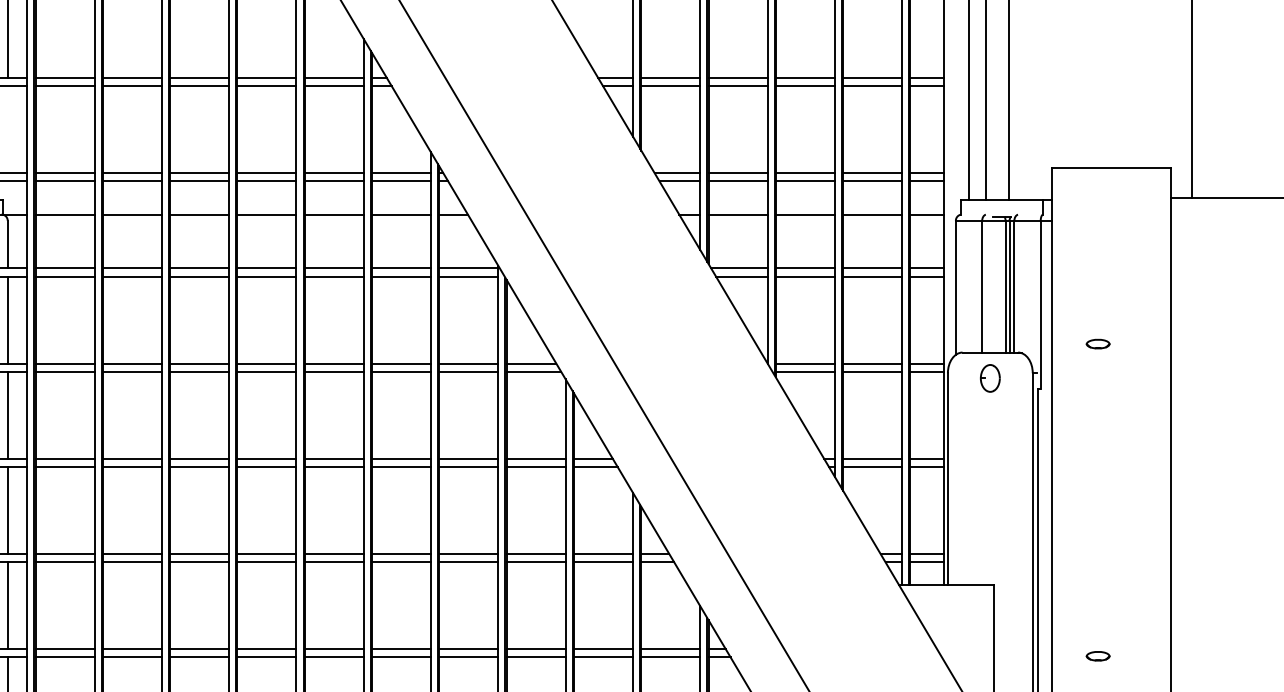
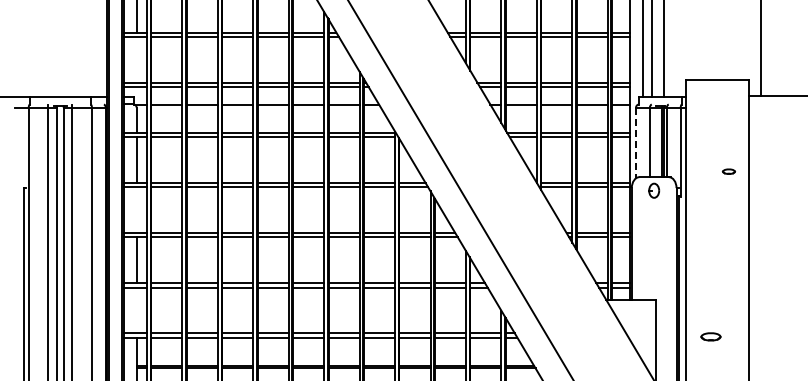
line: (956, 288) -> (636, 143), solid -> dashed
part: (1097, 343) -> (728, 171), moved
line: (7, 415) -> (136, 210), removed
line: (7, 605) -> (136, 310), removed
part: (1097, 657) -> (710, 337), size x1.6

